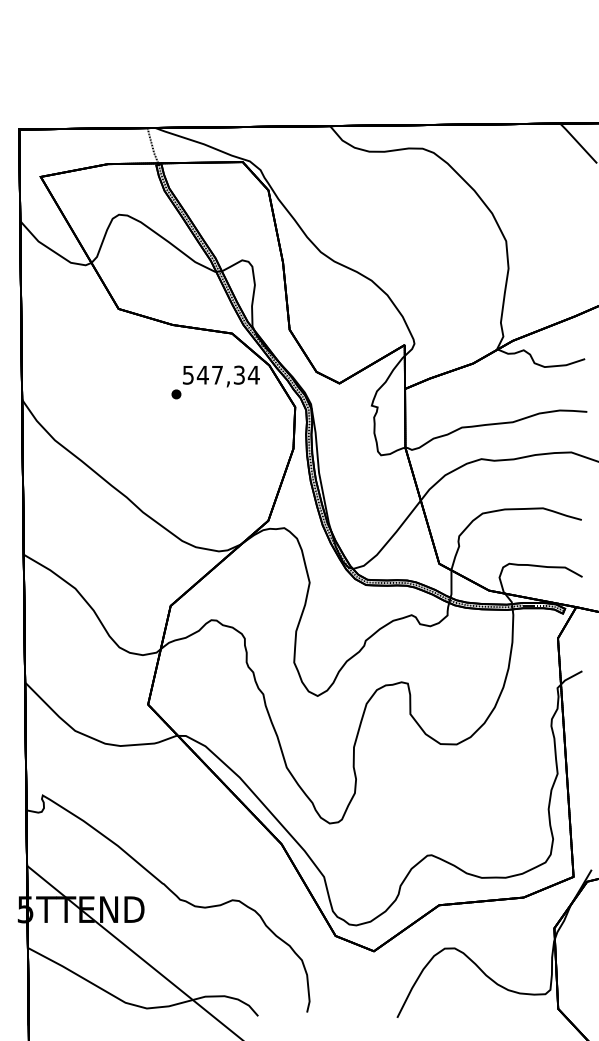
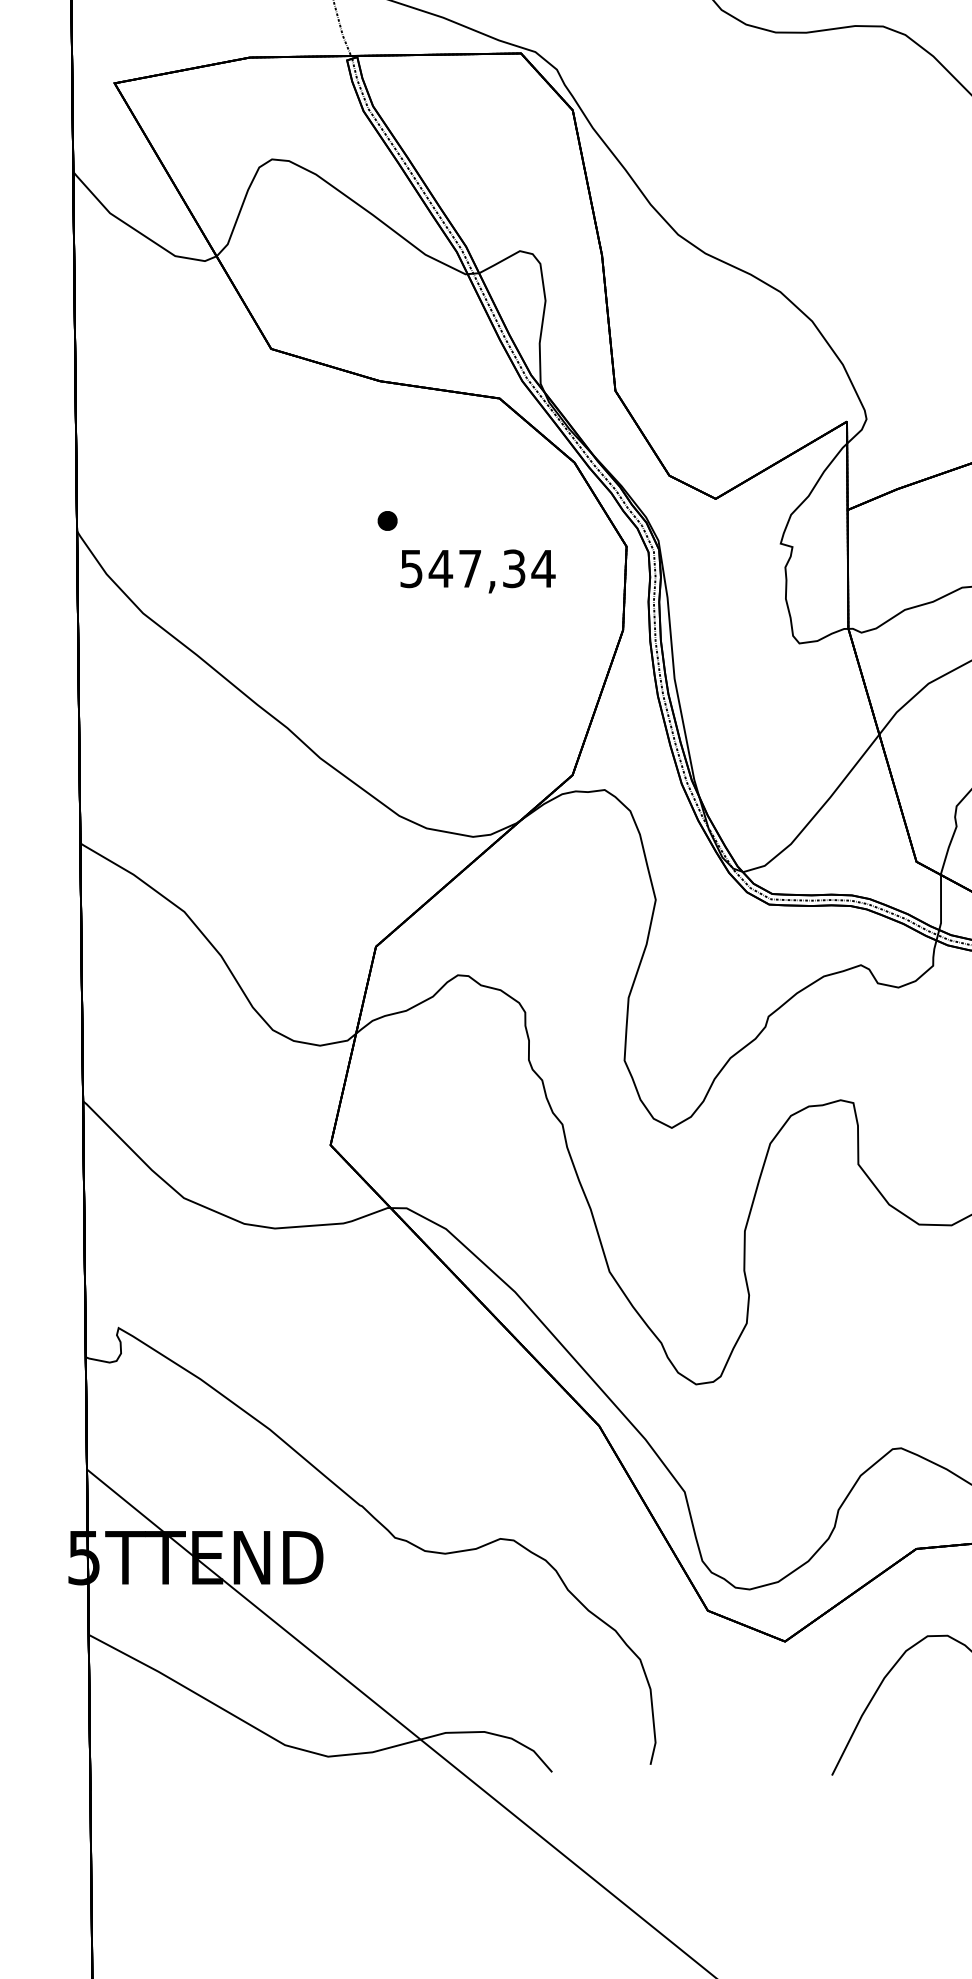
text: (221, 376) -> (478, 571), moved

